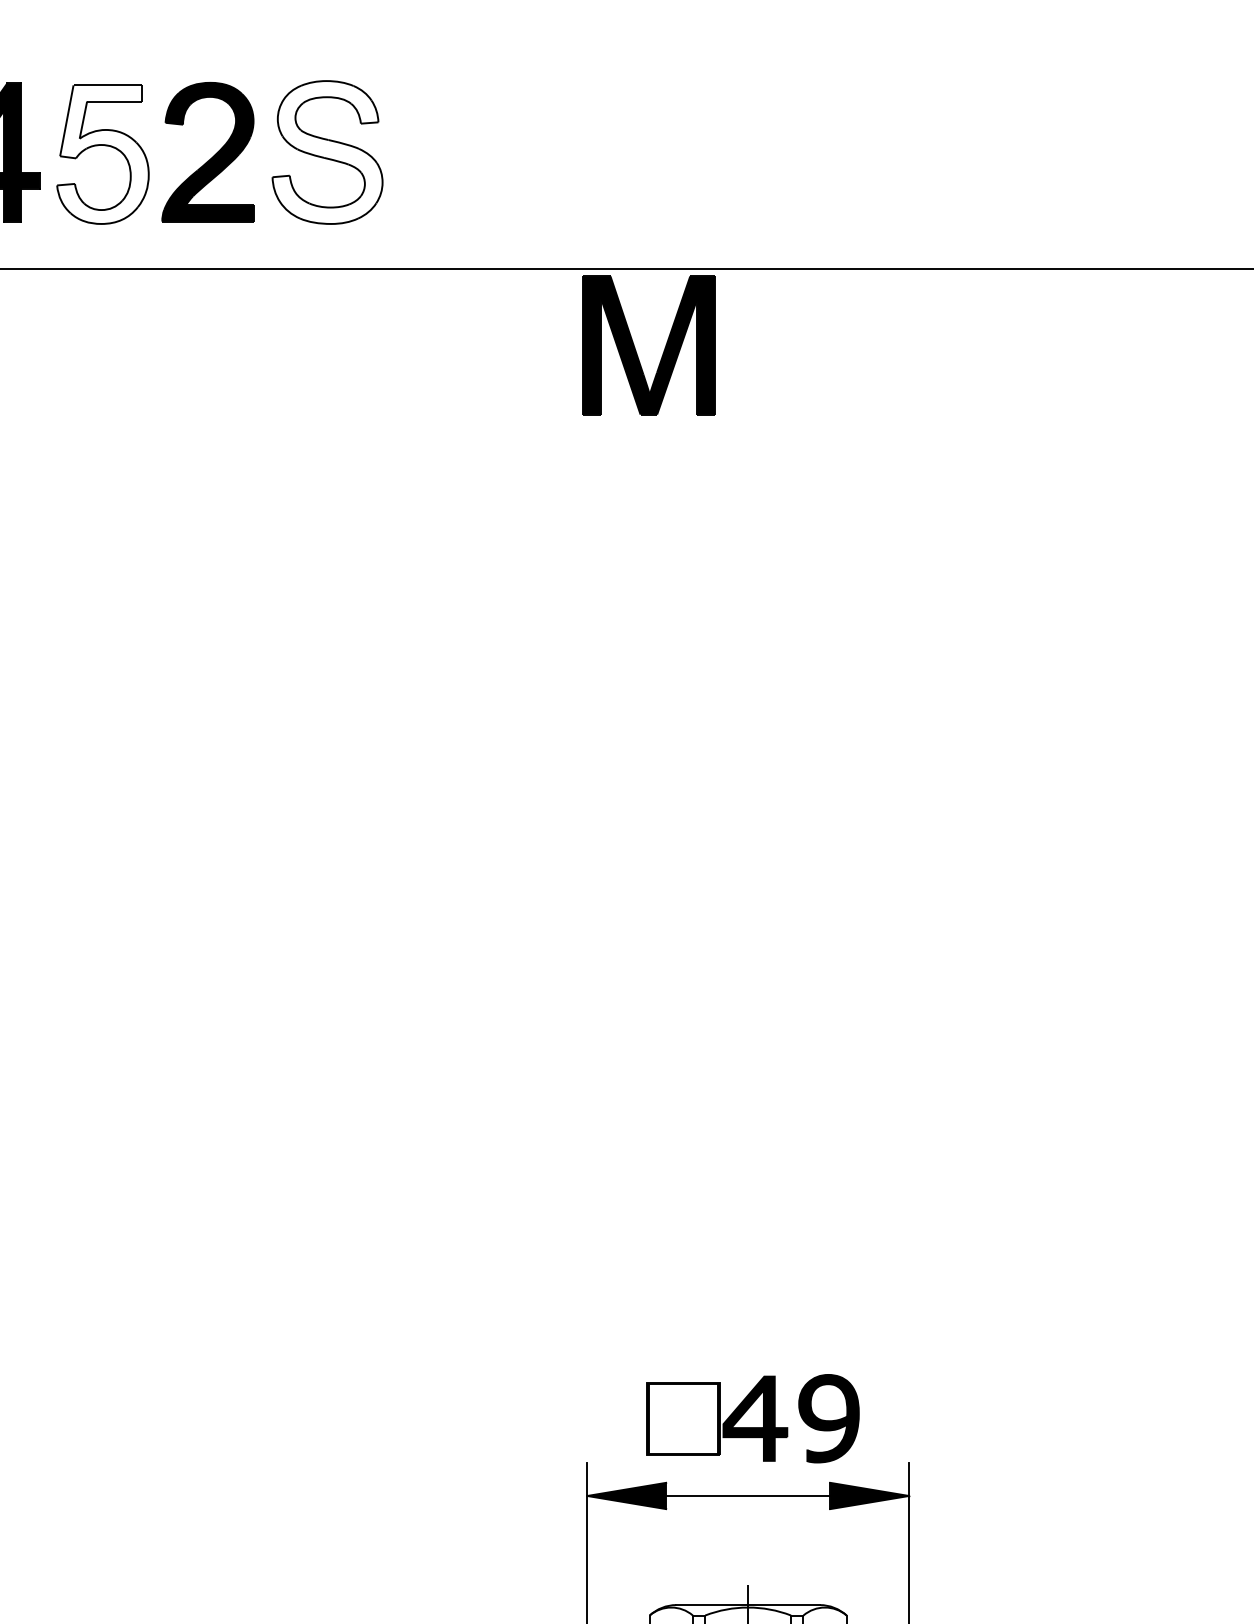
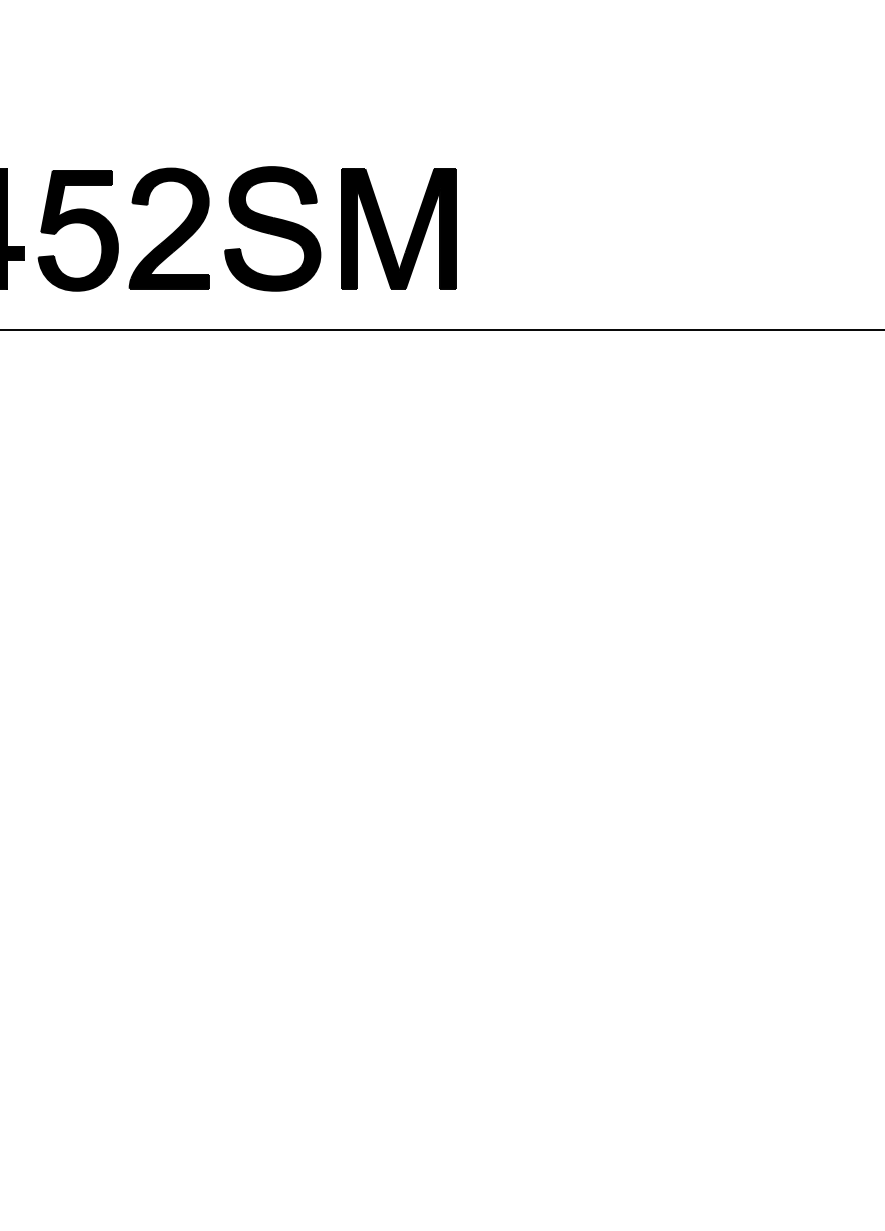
fill: (327, 152) -> (272, 228), added
fill: (102, 154) -> (77, 230), added
part: (636, 350) -> (387, 233), moved

